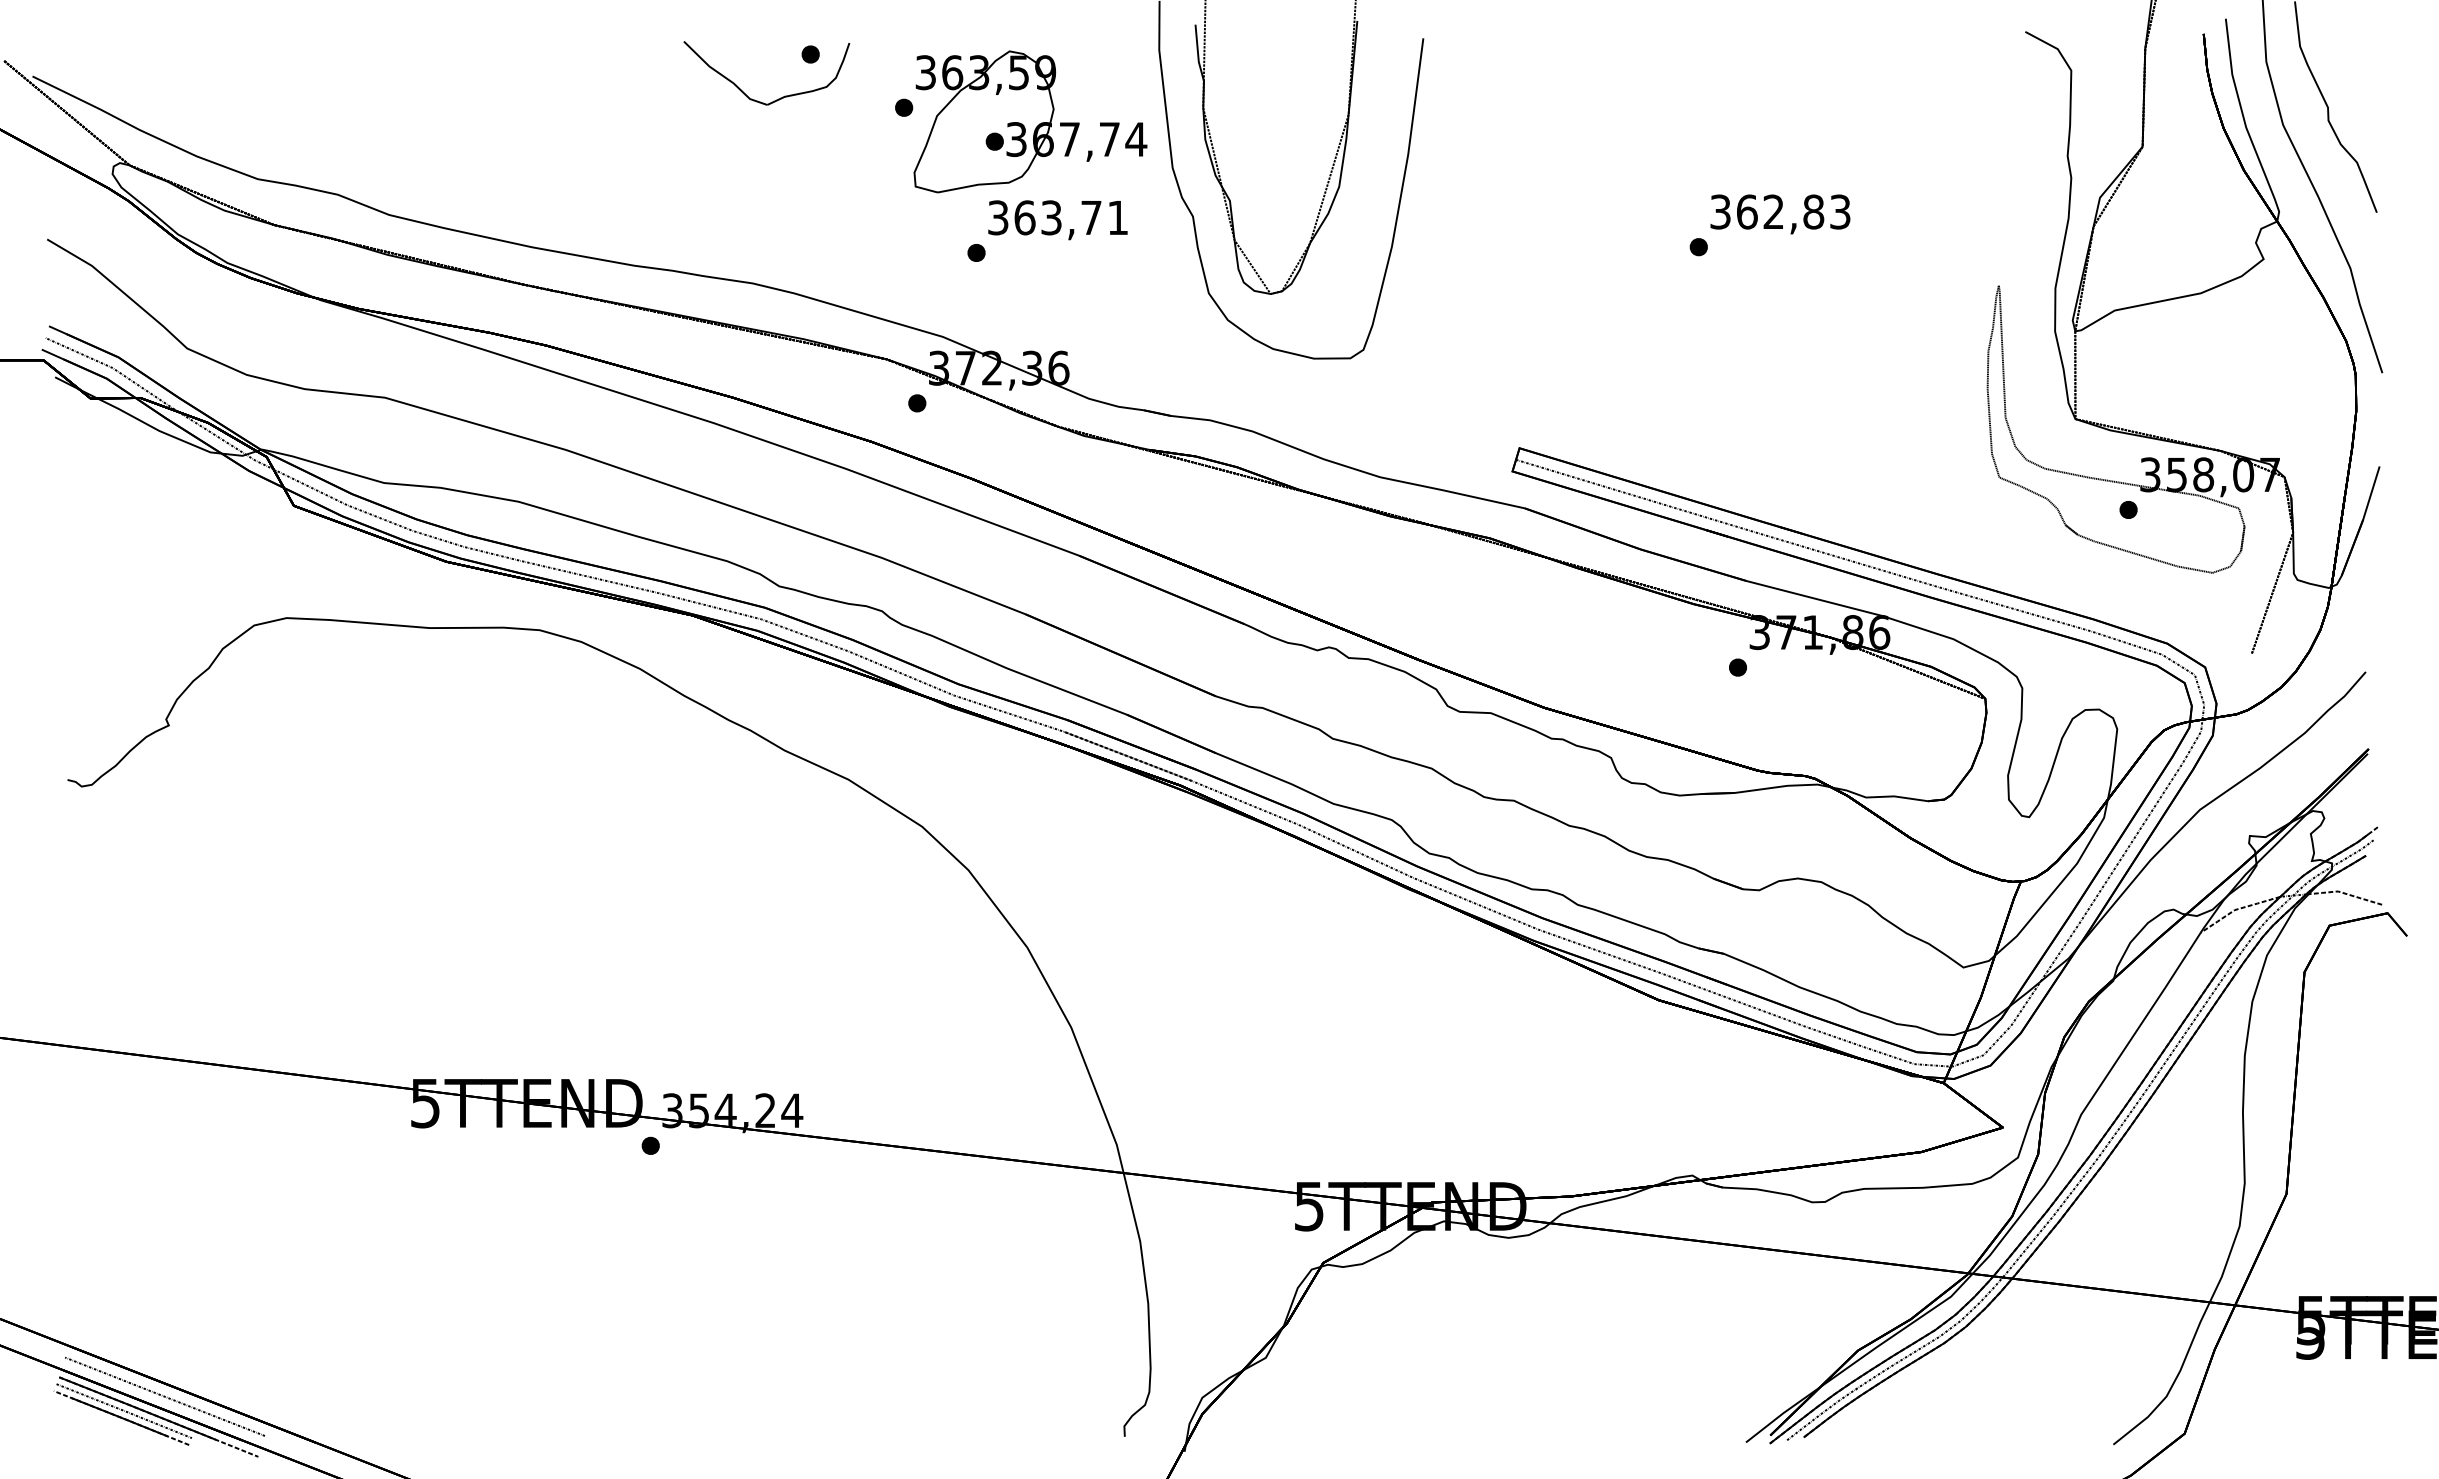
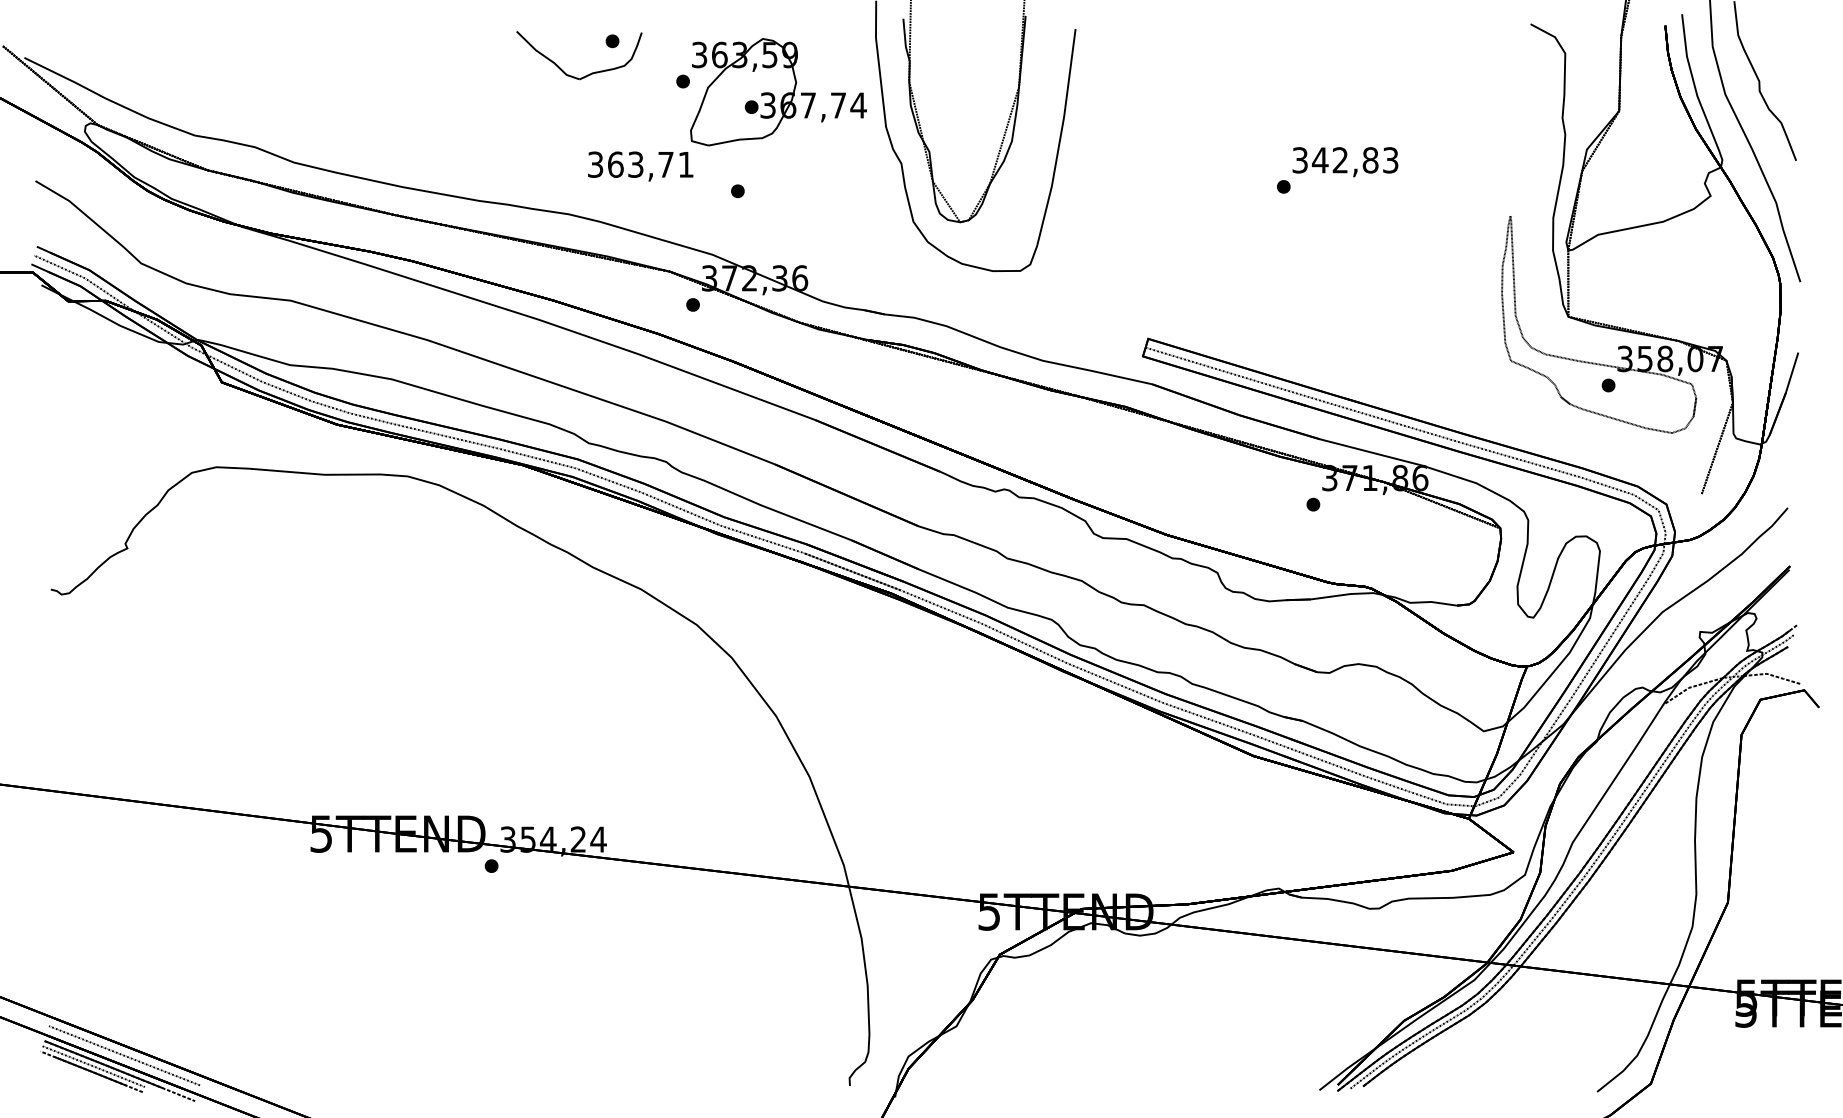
text: (1747, 211) -> (1320, 159), 362,83 -> 342,83
text: (1057, 220) -> (640, 166), moved

